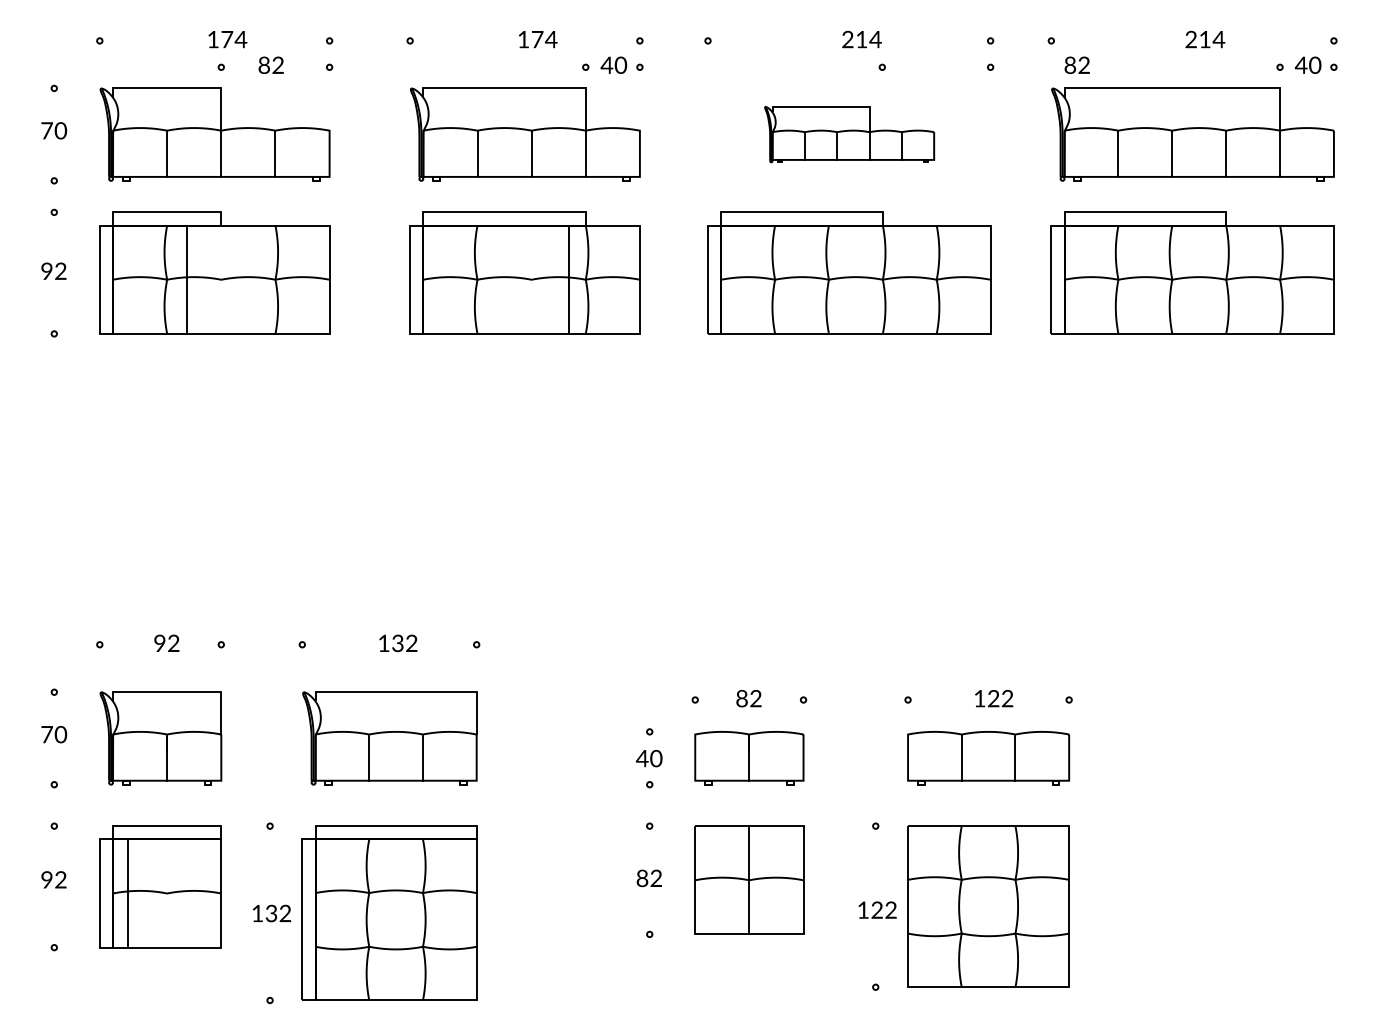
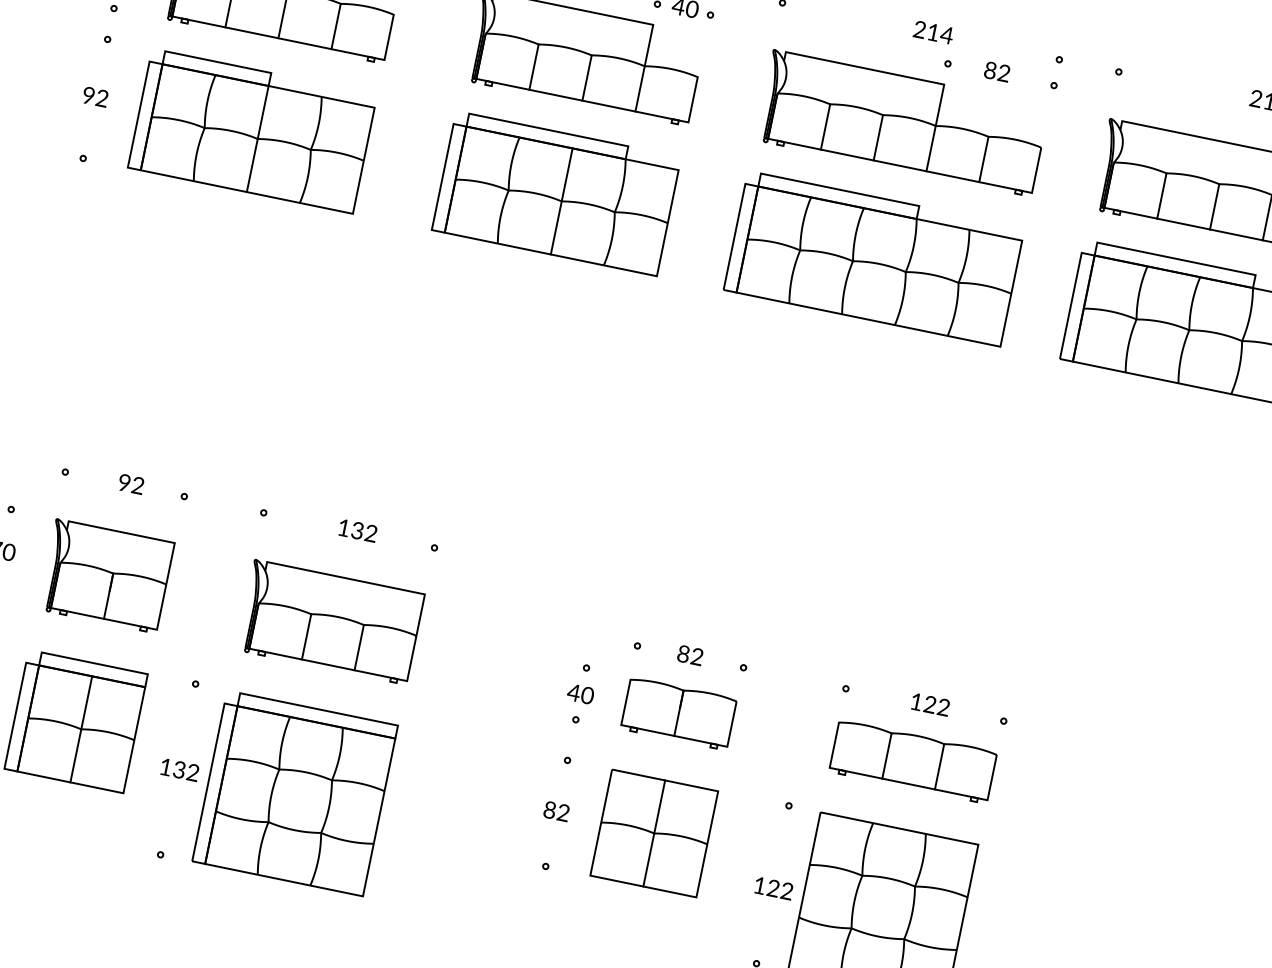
text: (1076, 64) -> (996, 70), moved
part: (849, 134) -> (902, 123), size x1.67
line: (187, 279) -> (257, 138), moved
line: (568, 279) -> (561, 201), moved
line: (128, 893) -> (81, 729), moved

